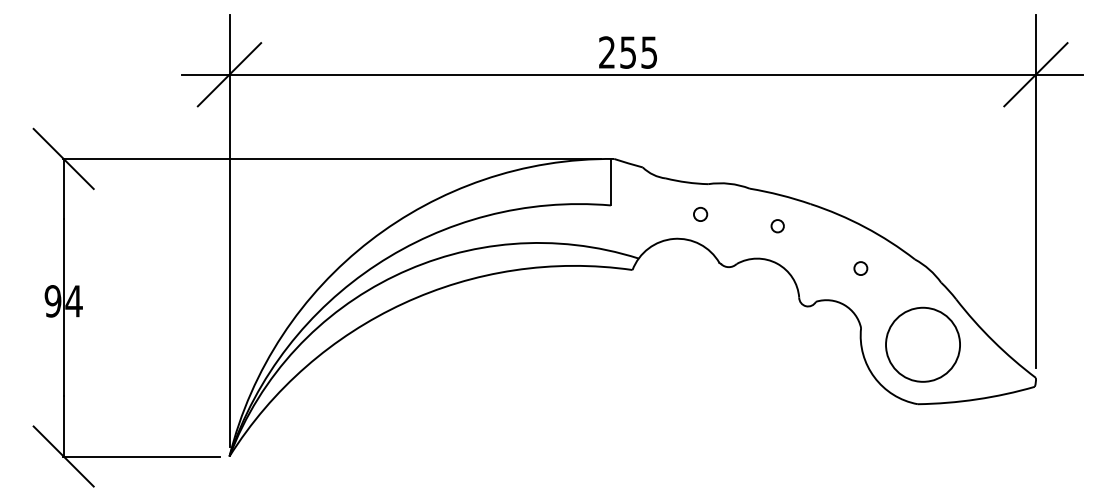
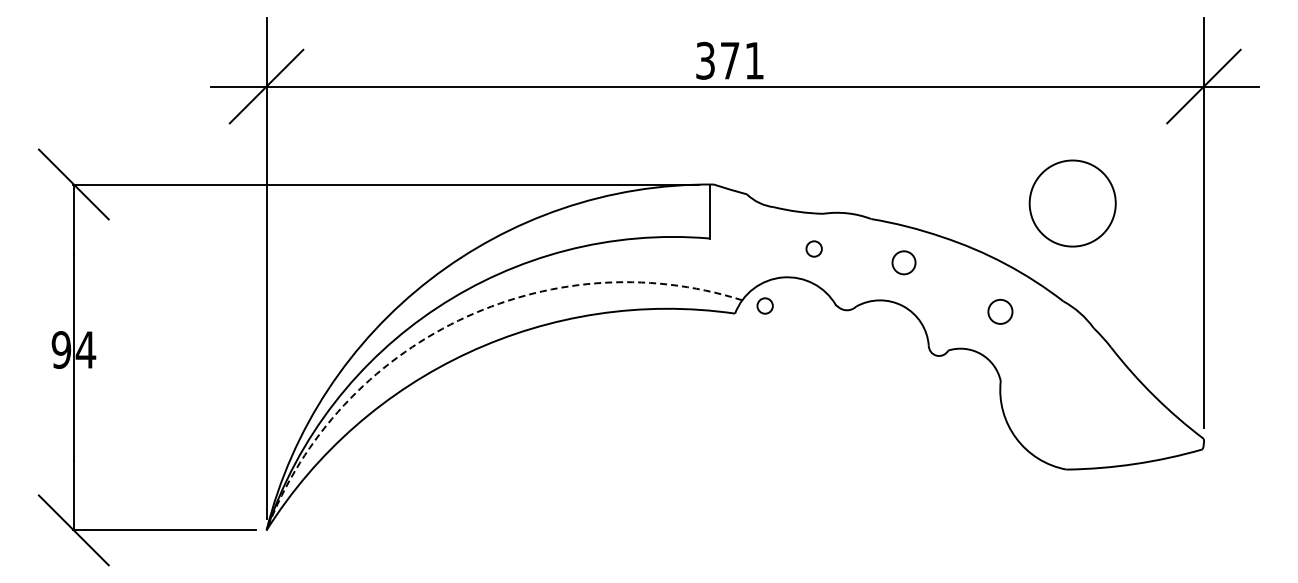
text: (627, 52) -> (729, 60), 255 -> 371
circle: (777, 226) -> (903, 262), size x1.6
circle: (657, 263) -> (764, 305), added
circle: (860, 268) -> (1000, 311), size x1.6
arc: (394, 275) -> (458, 320), solid -> dashed
circle: (922, 344) -> (1072, 203), moved

